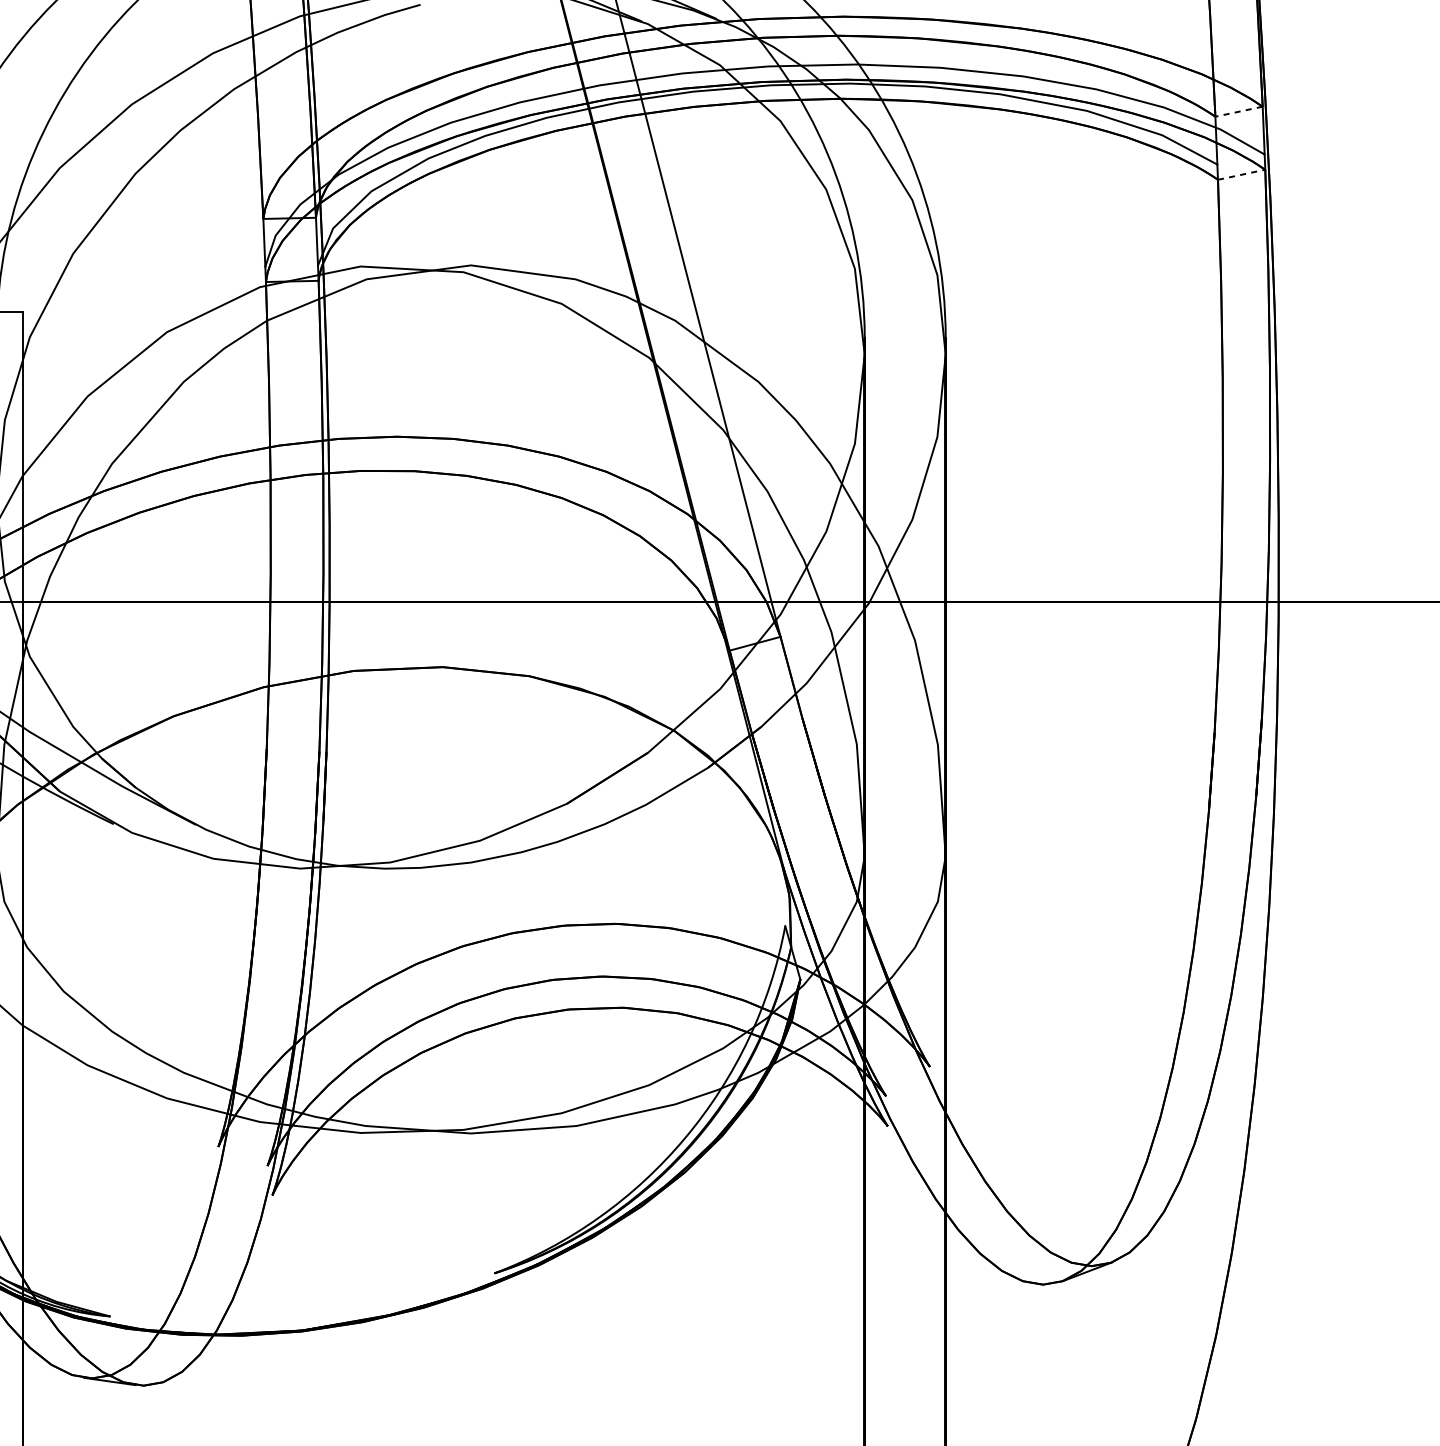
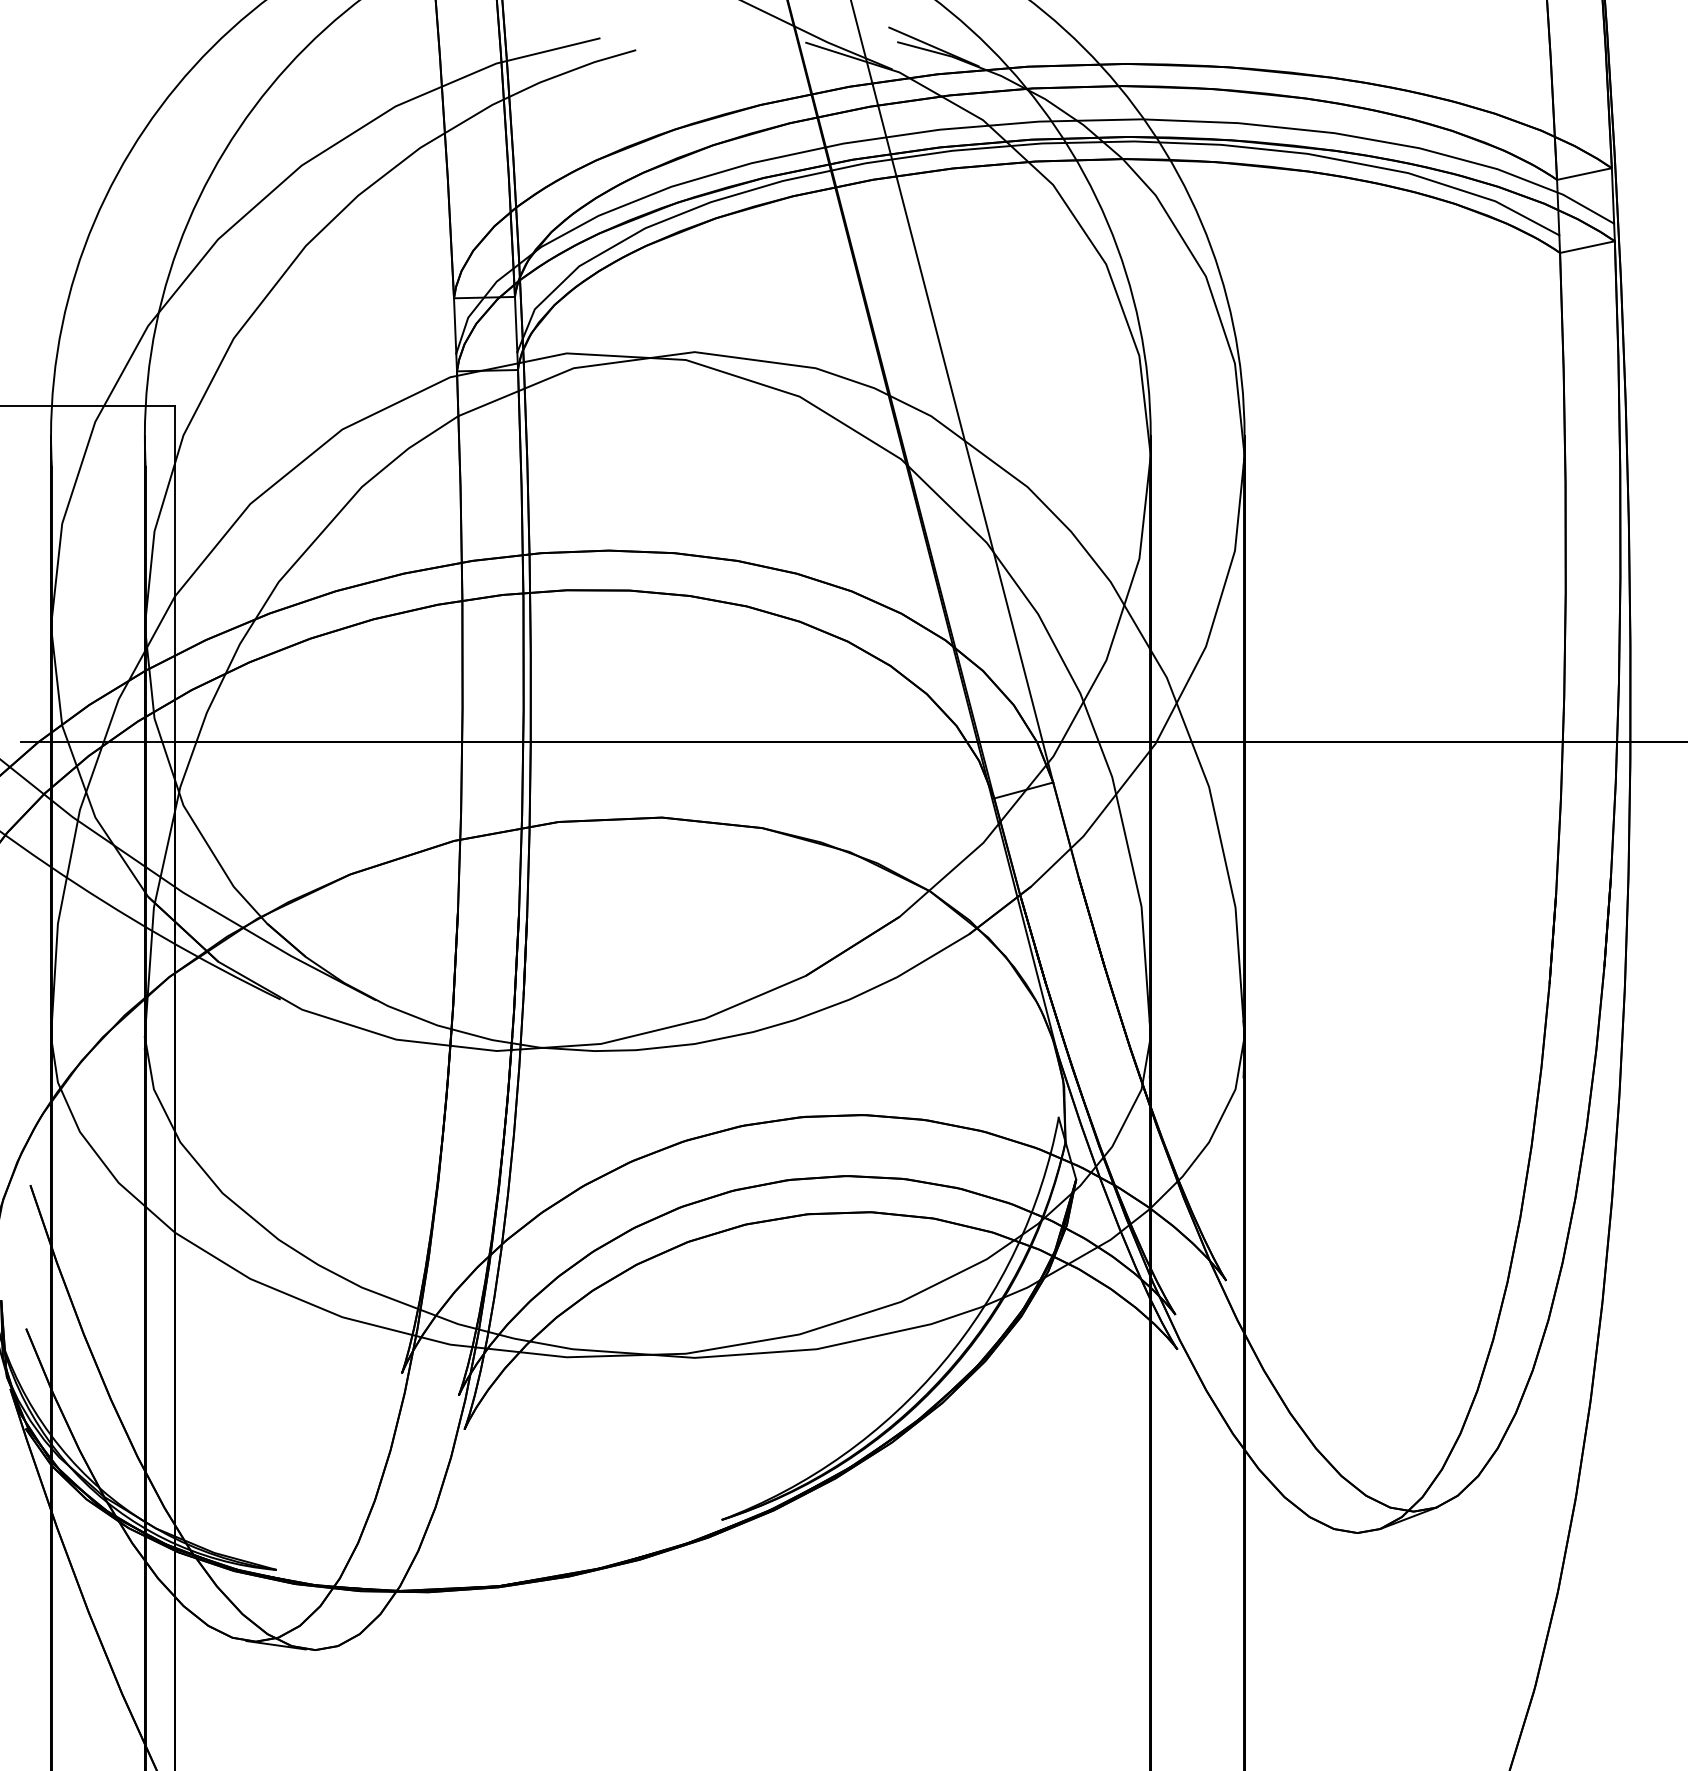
line: (1238, 112) -> (1583, 174), dashed -> solid
line: (1241, 175) -> (1587, 247), dashed -> solid

